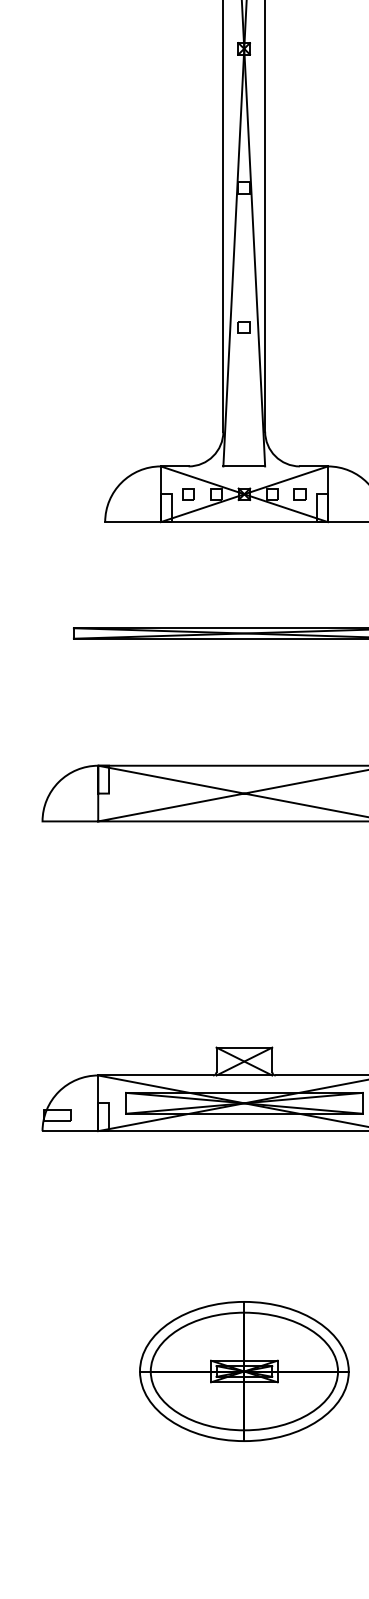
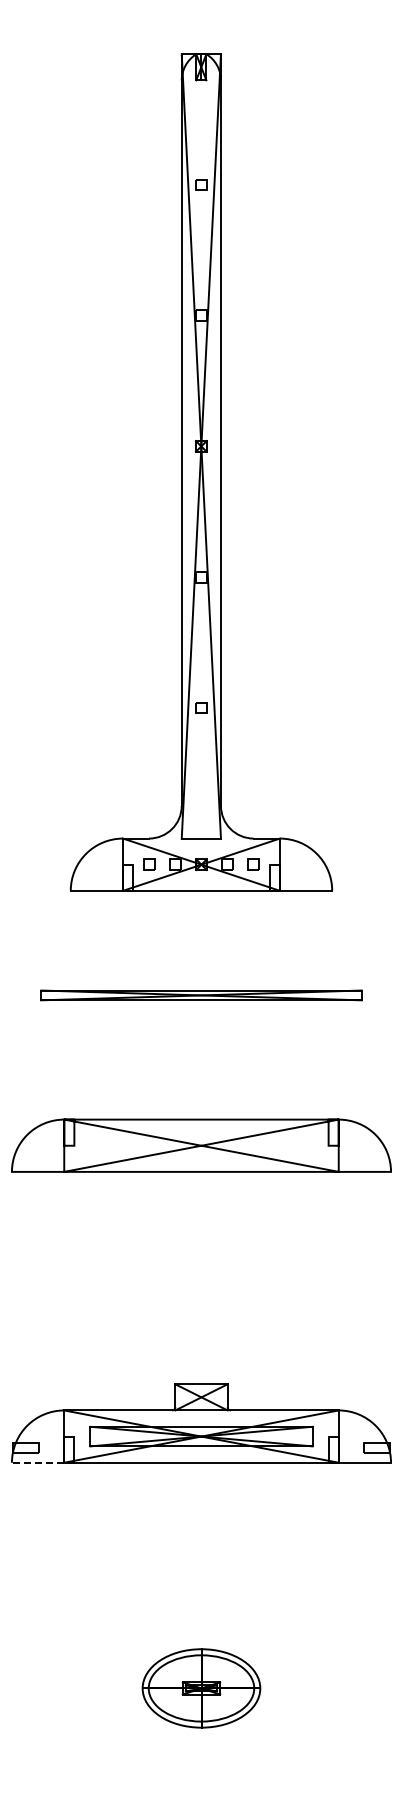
line: (69, 1130) -> (37, 1462), solid -> dashed
part: (244, 1371) -> (201, 1688), size x0.6

